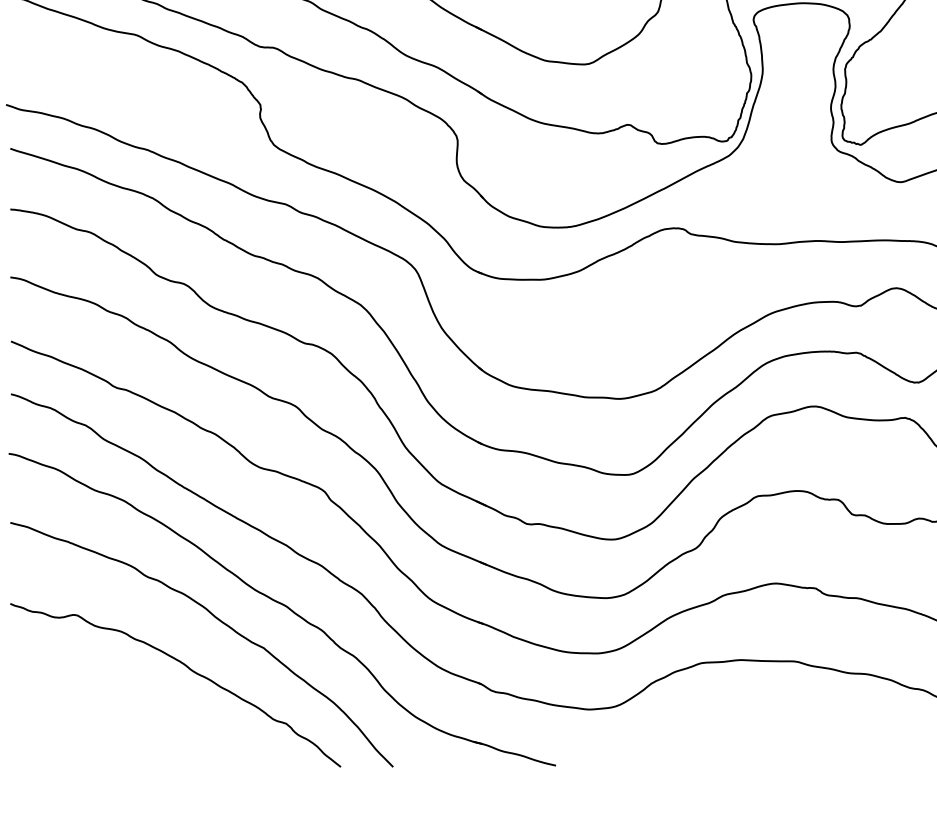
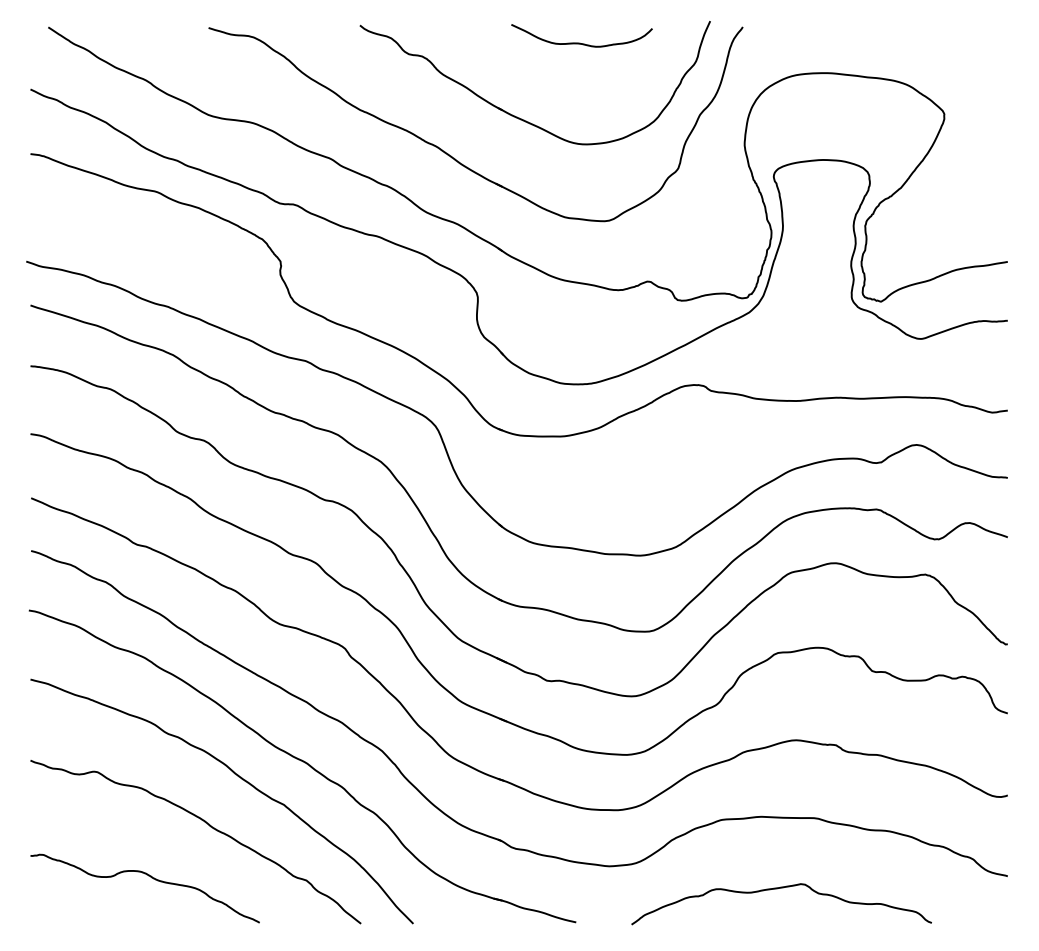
curve: (131, 721) -> (151, 878), added
curve: (757, 732) -> (777, 889), added

